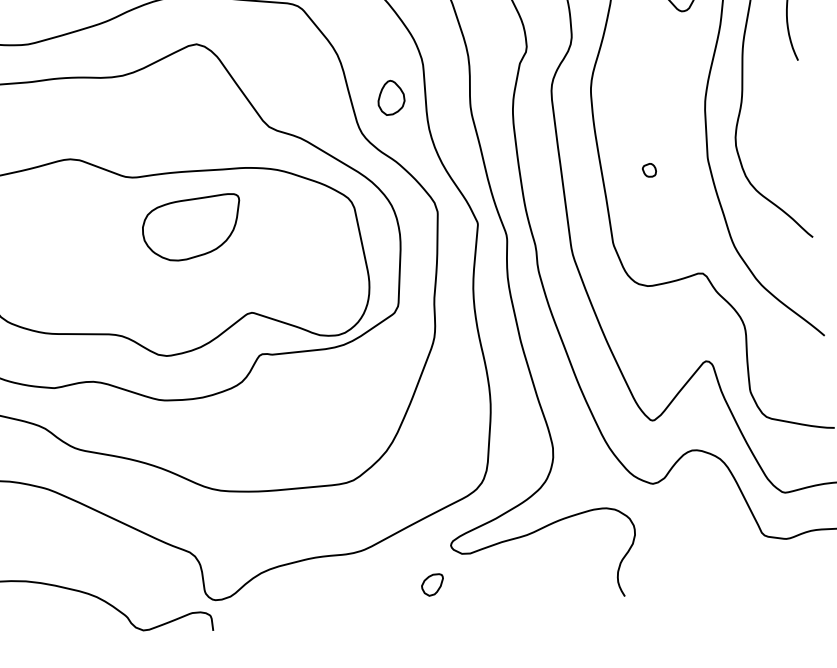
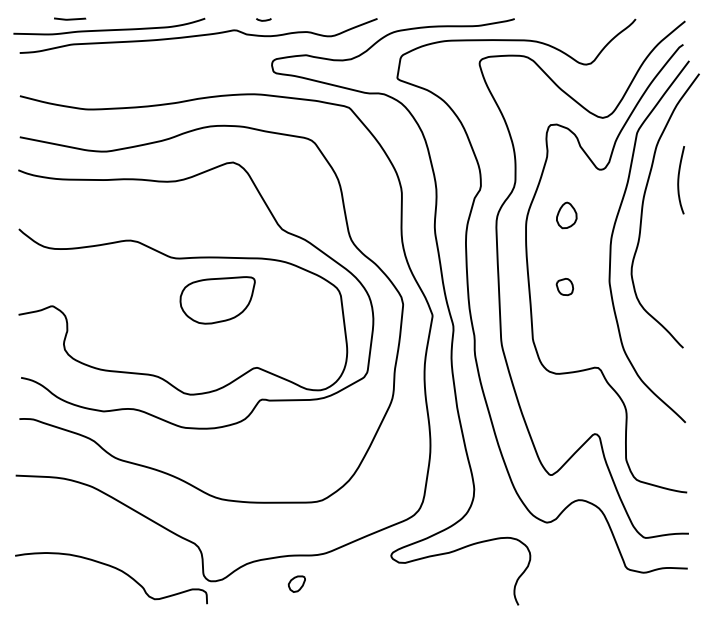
part: (390, 97) -> (566, 215), moved
part: (648, 169) -> (564, 286), size x1.67
part: (432, 584) -> (296, 583), moved

